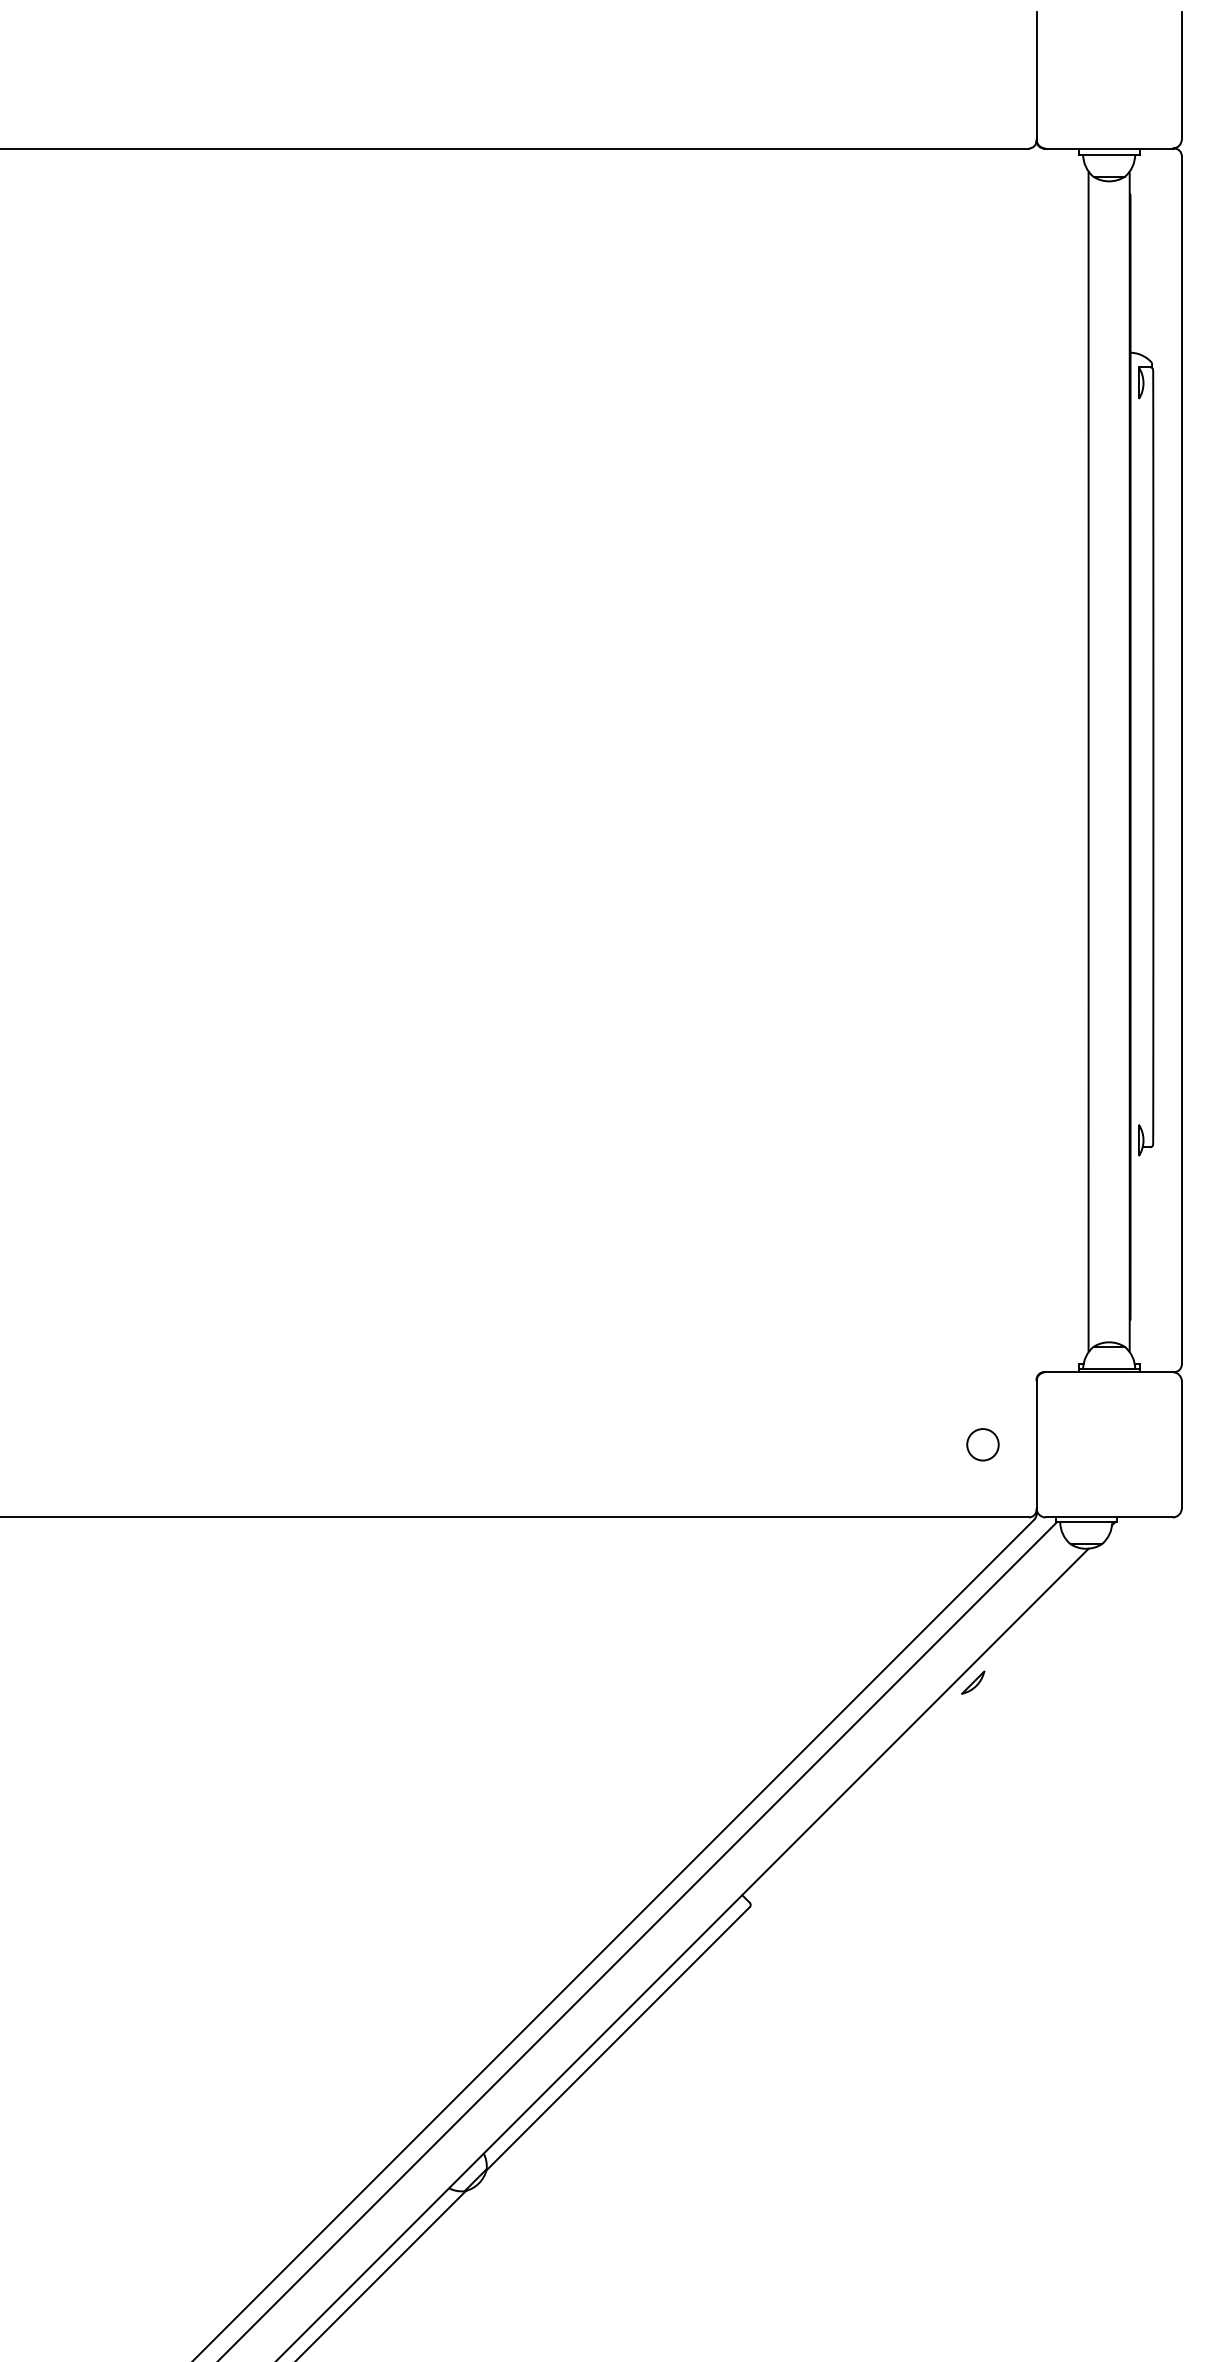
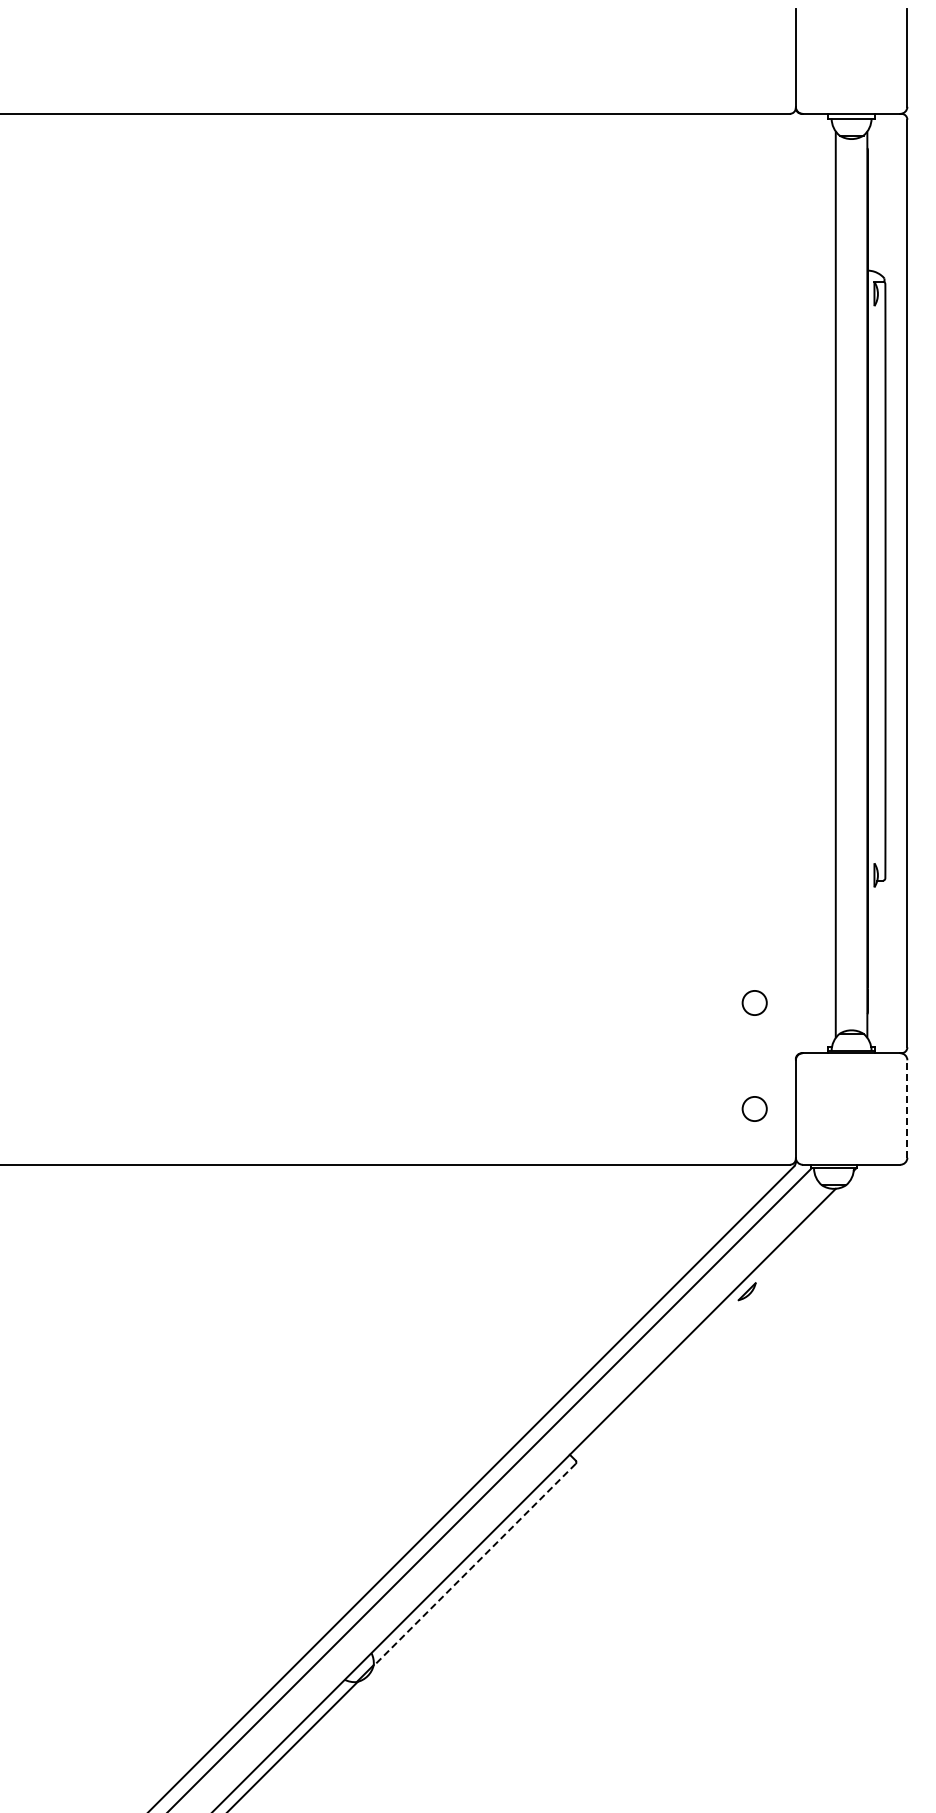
circle: (982, 1306) -> (754, 1002), added
line: (1181, 1445) -> (907, 1109), solid -> dashed
line: (617, 2039) -> (474, 1565), solid -> dashed

